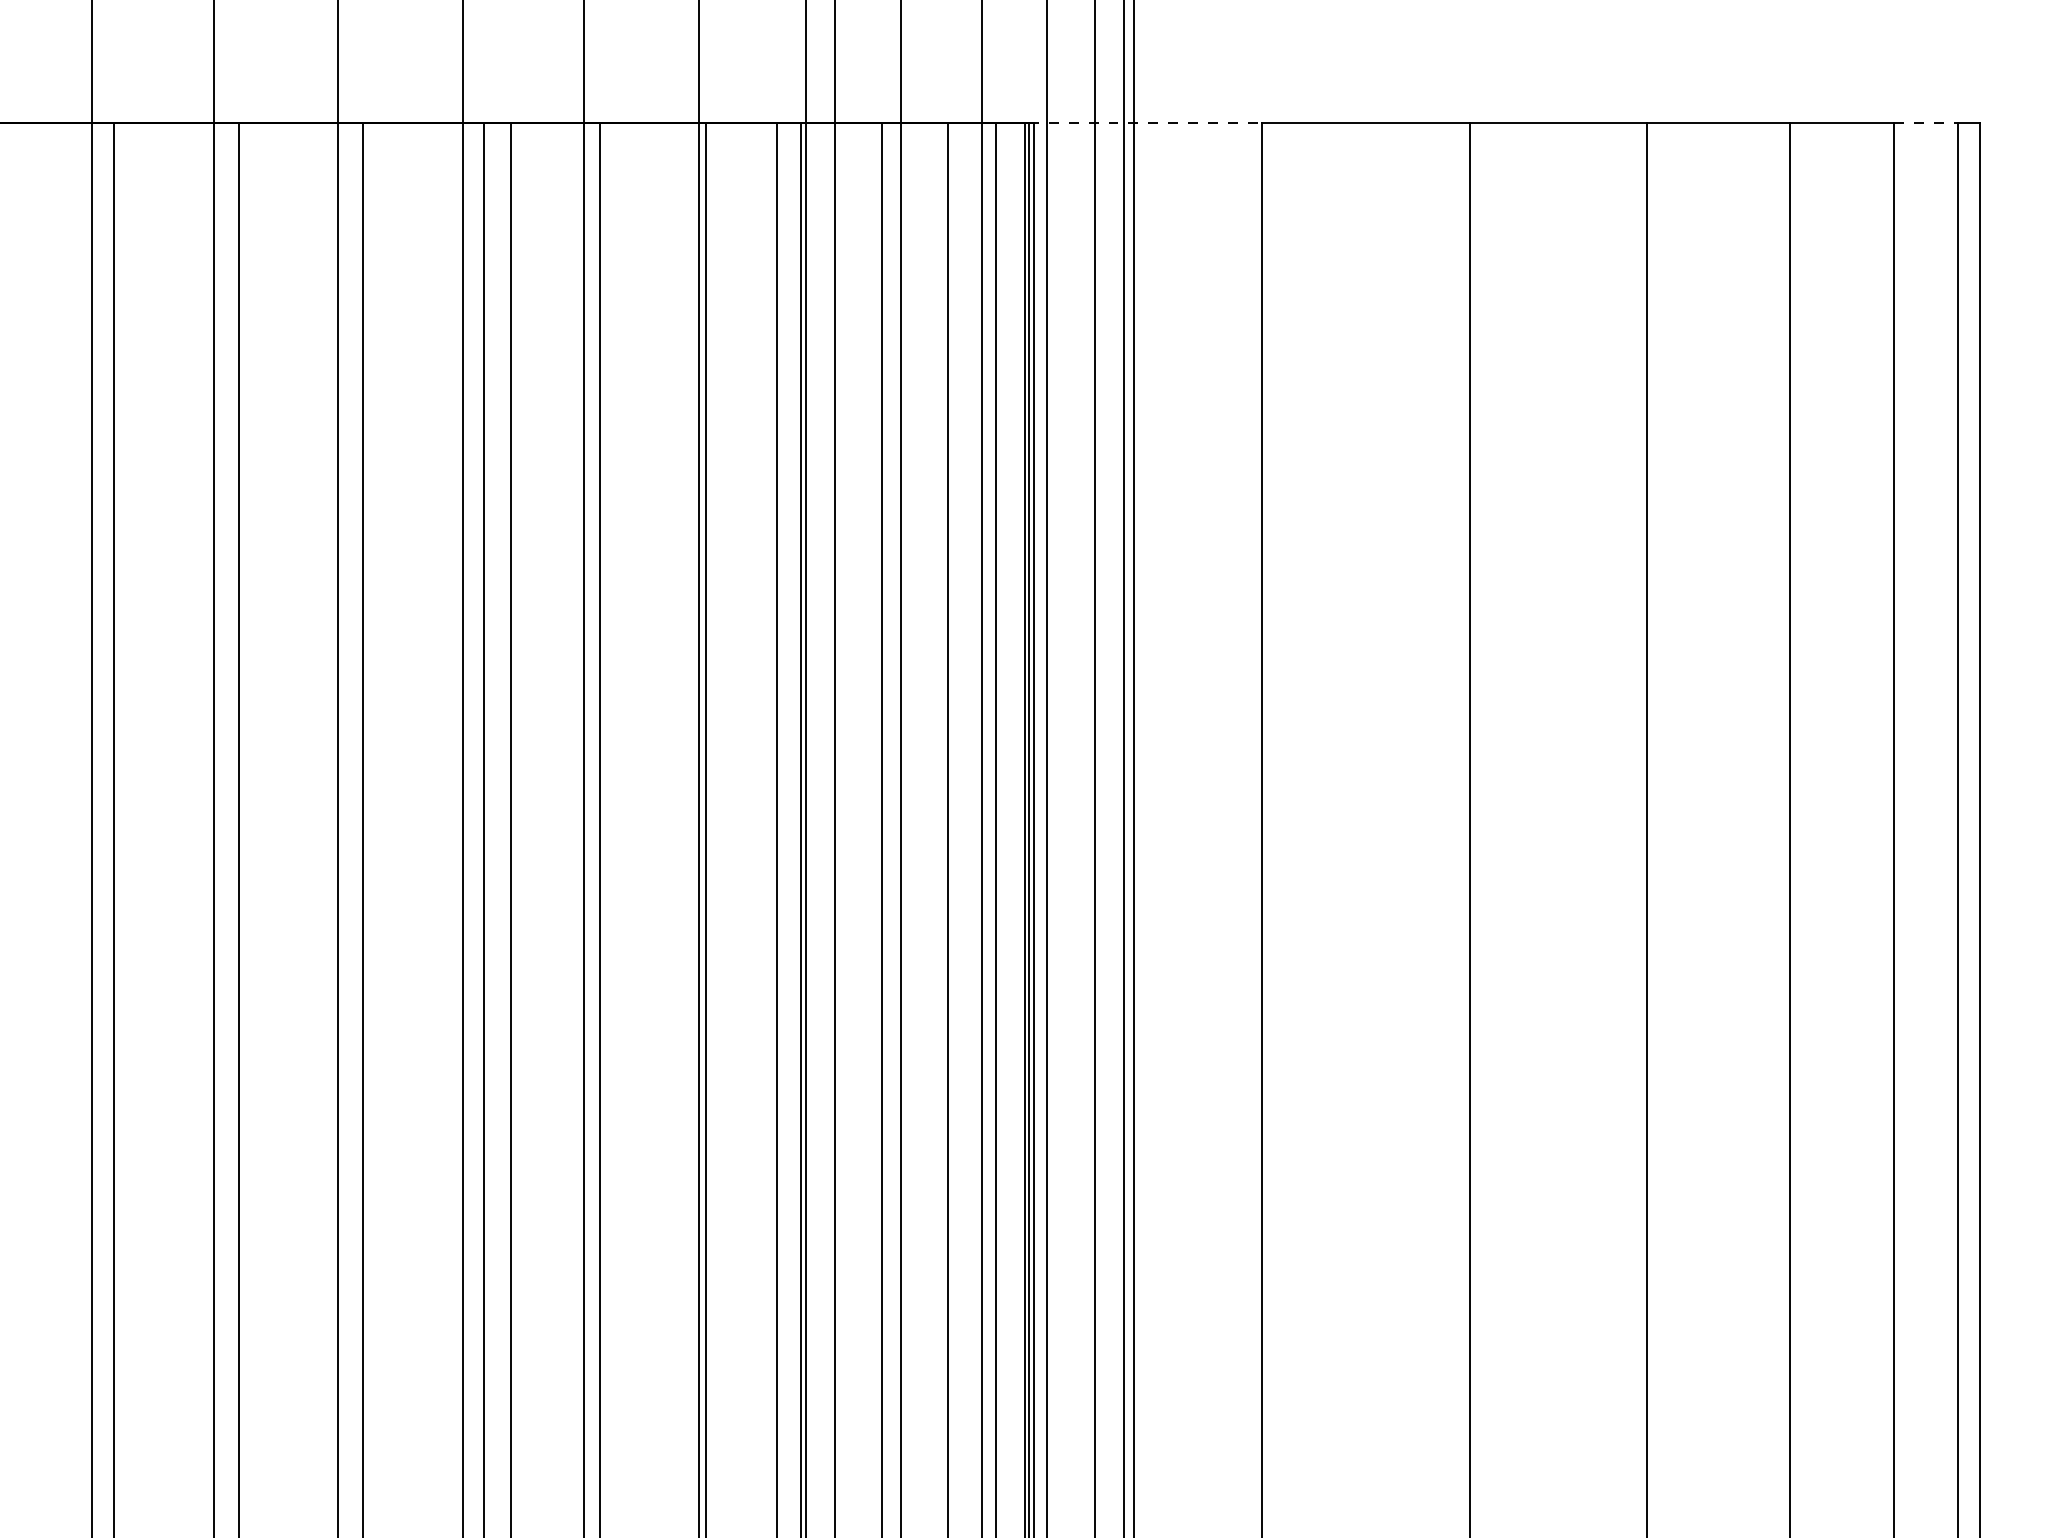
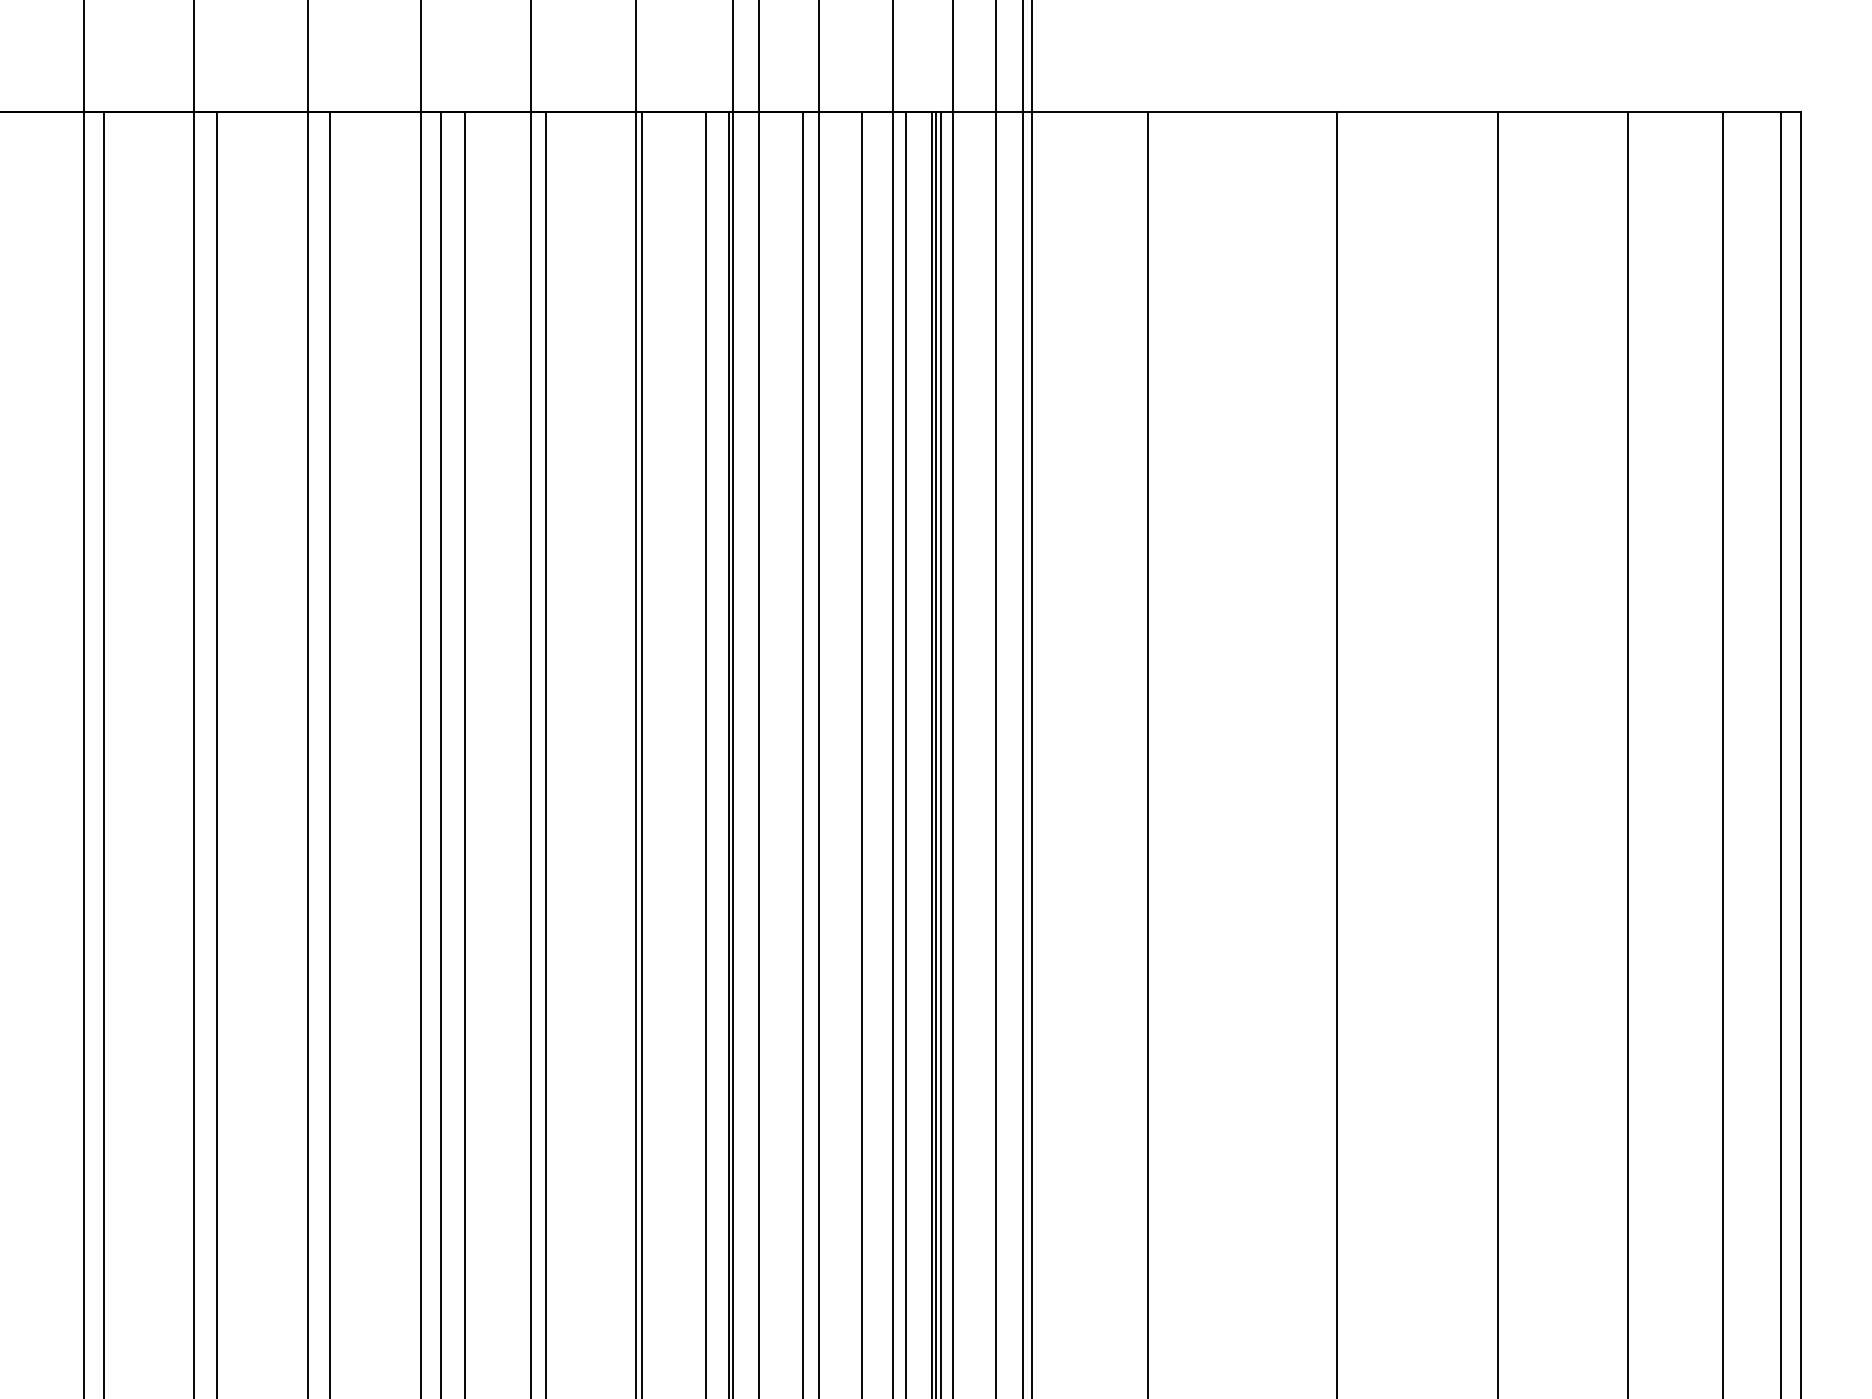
line: (1145, 123) -> (1041, 112), dashed -> solid
line: (1926, 123) -> (1752, 112), dashed -> solid

